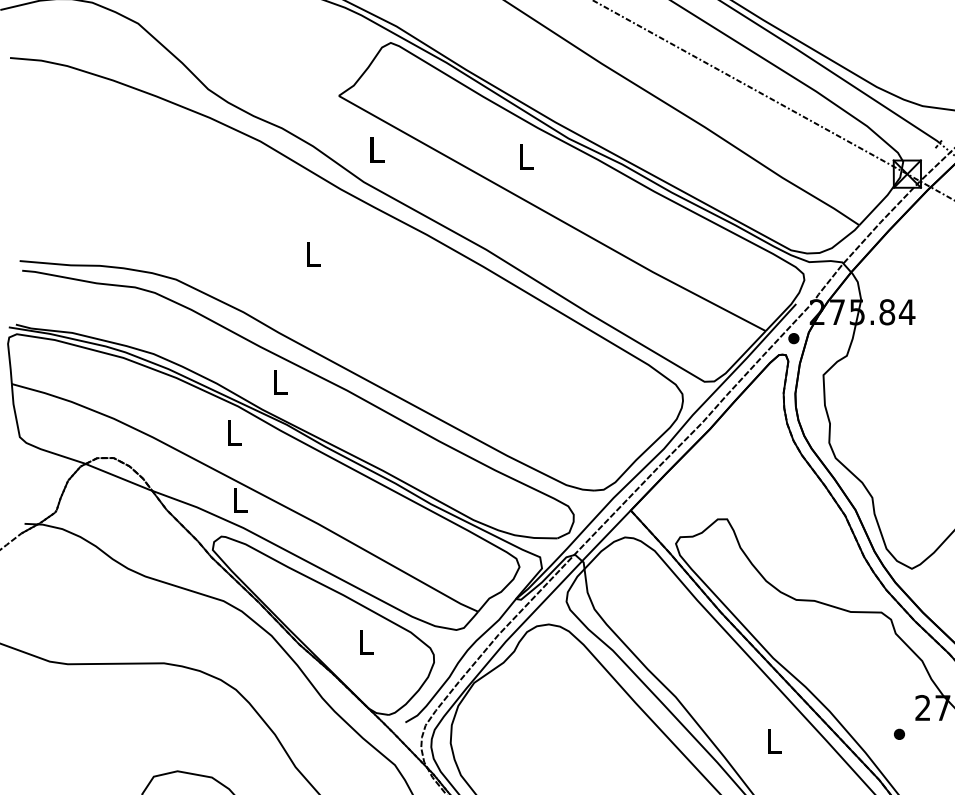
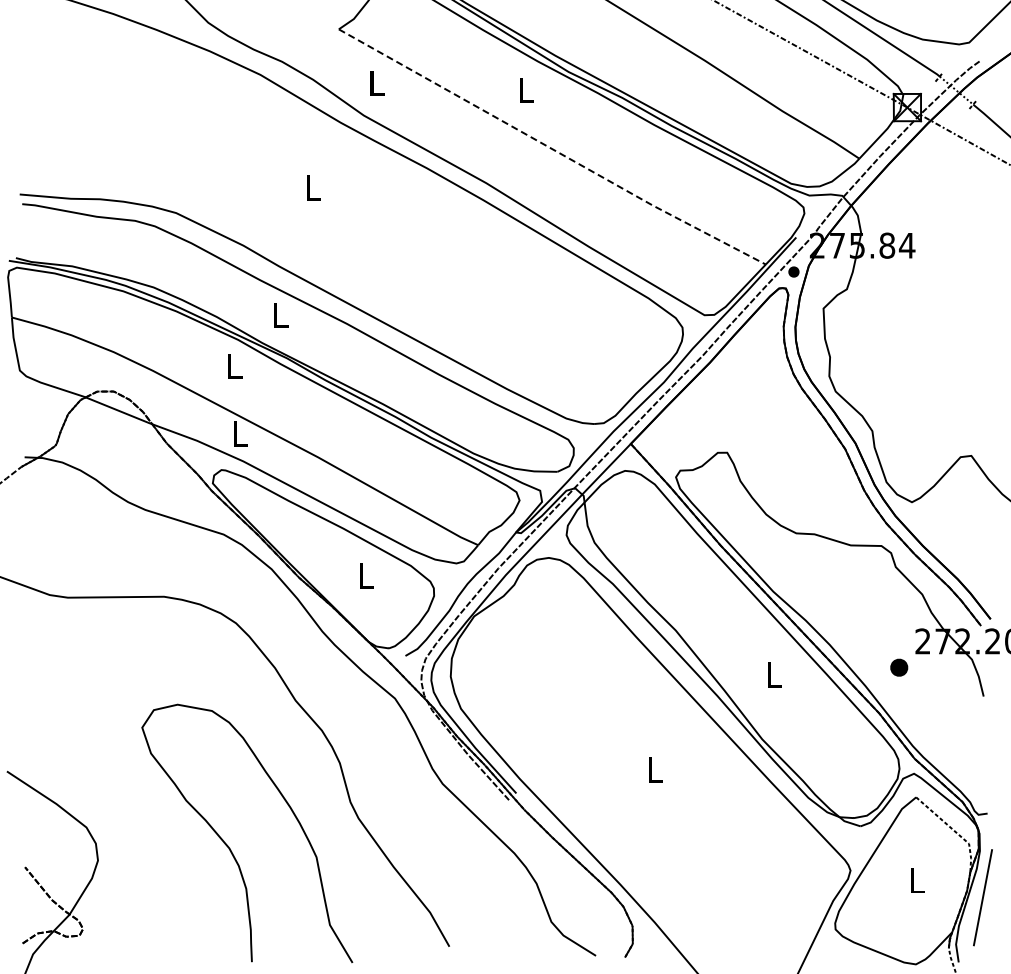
line: (552, 215) -> (552, 148), solid -> dashed
part: (899, 734) -> (899, 667), size x1.6

